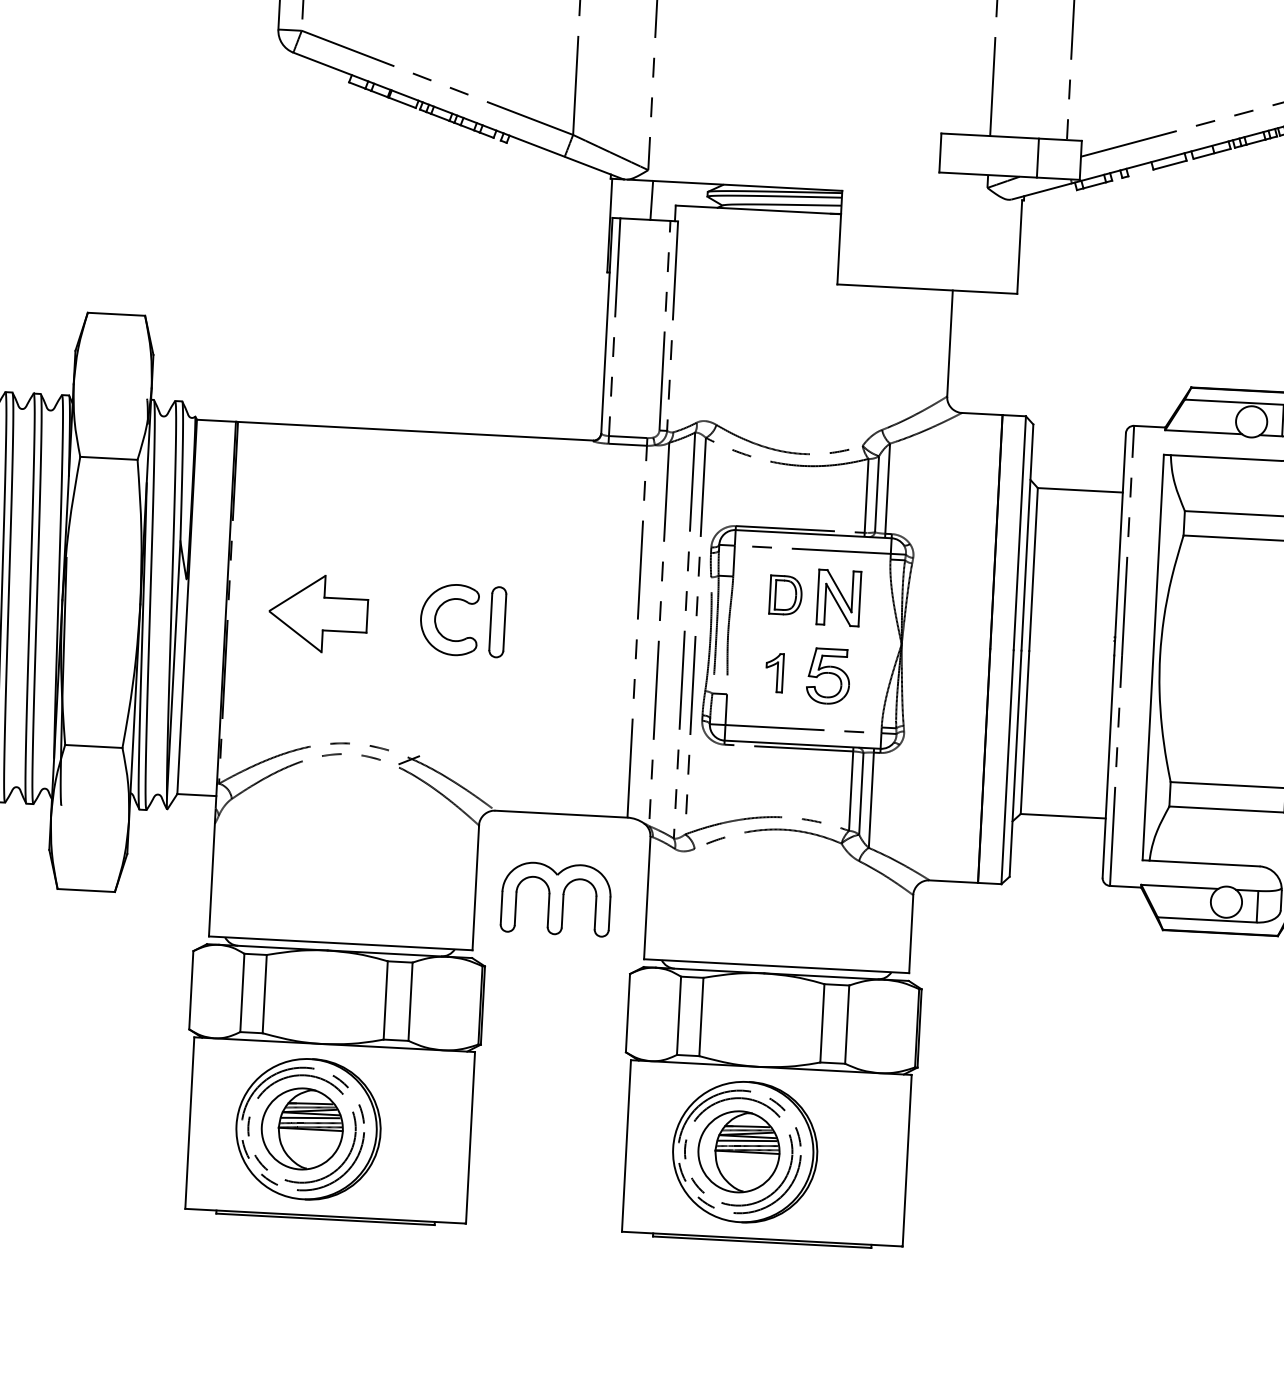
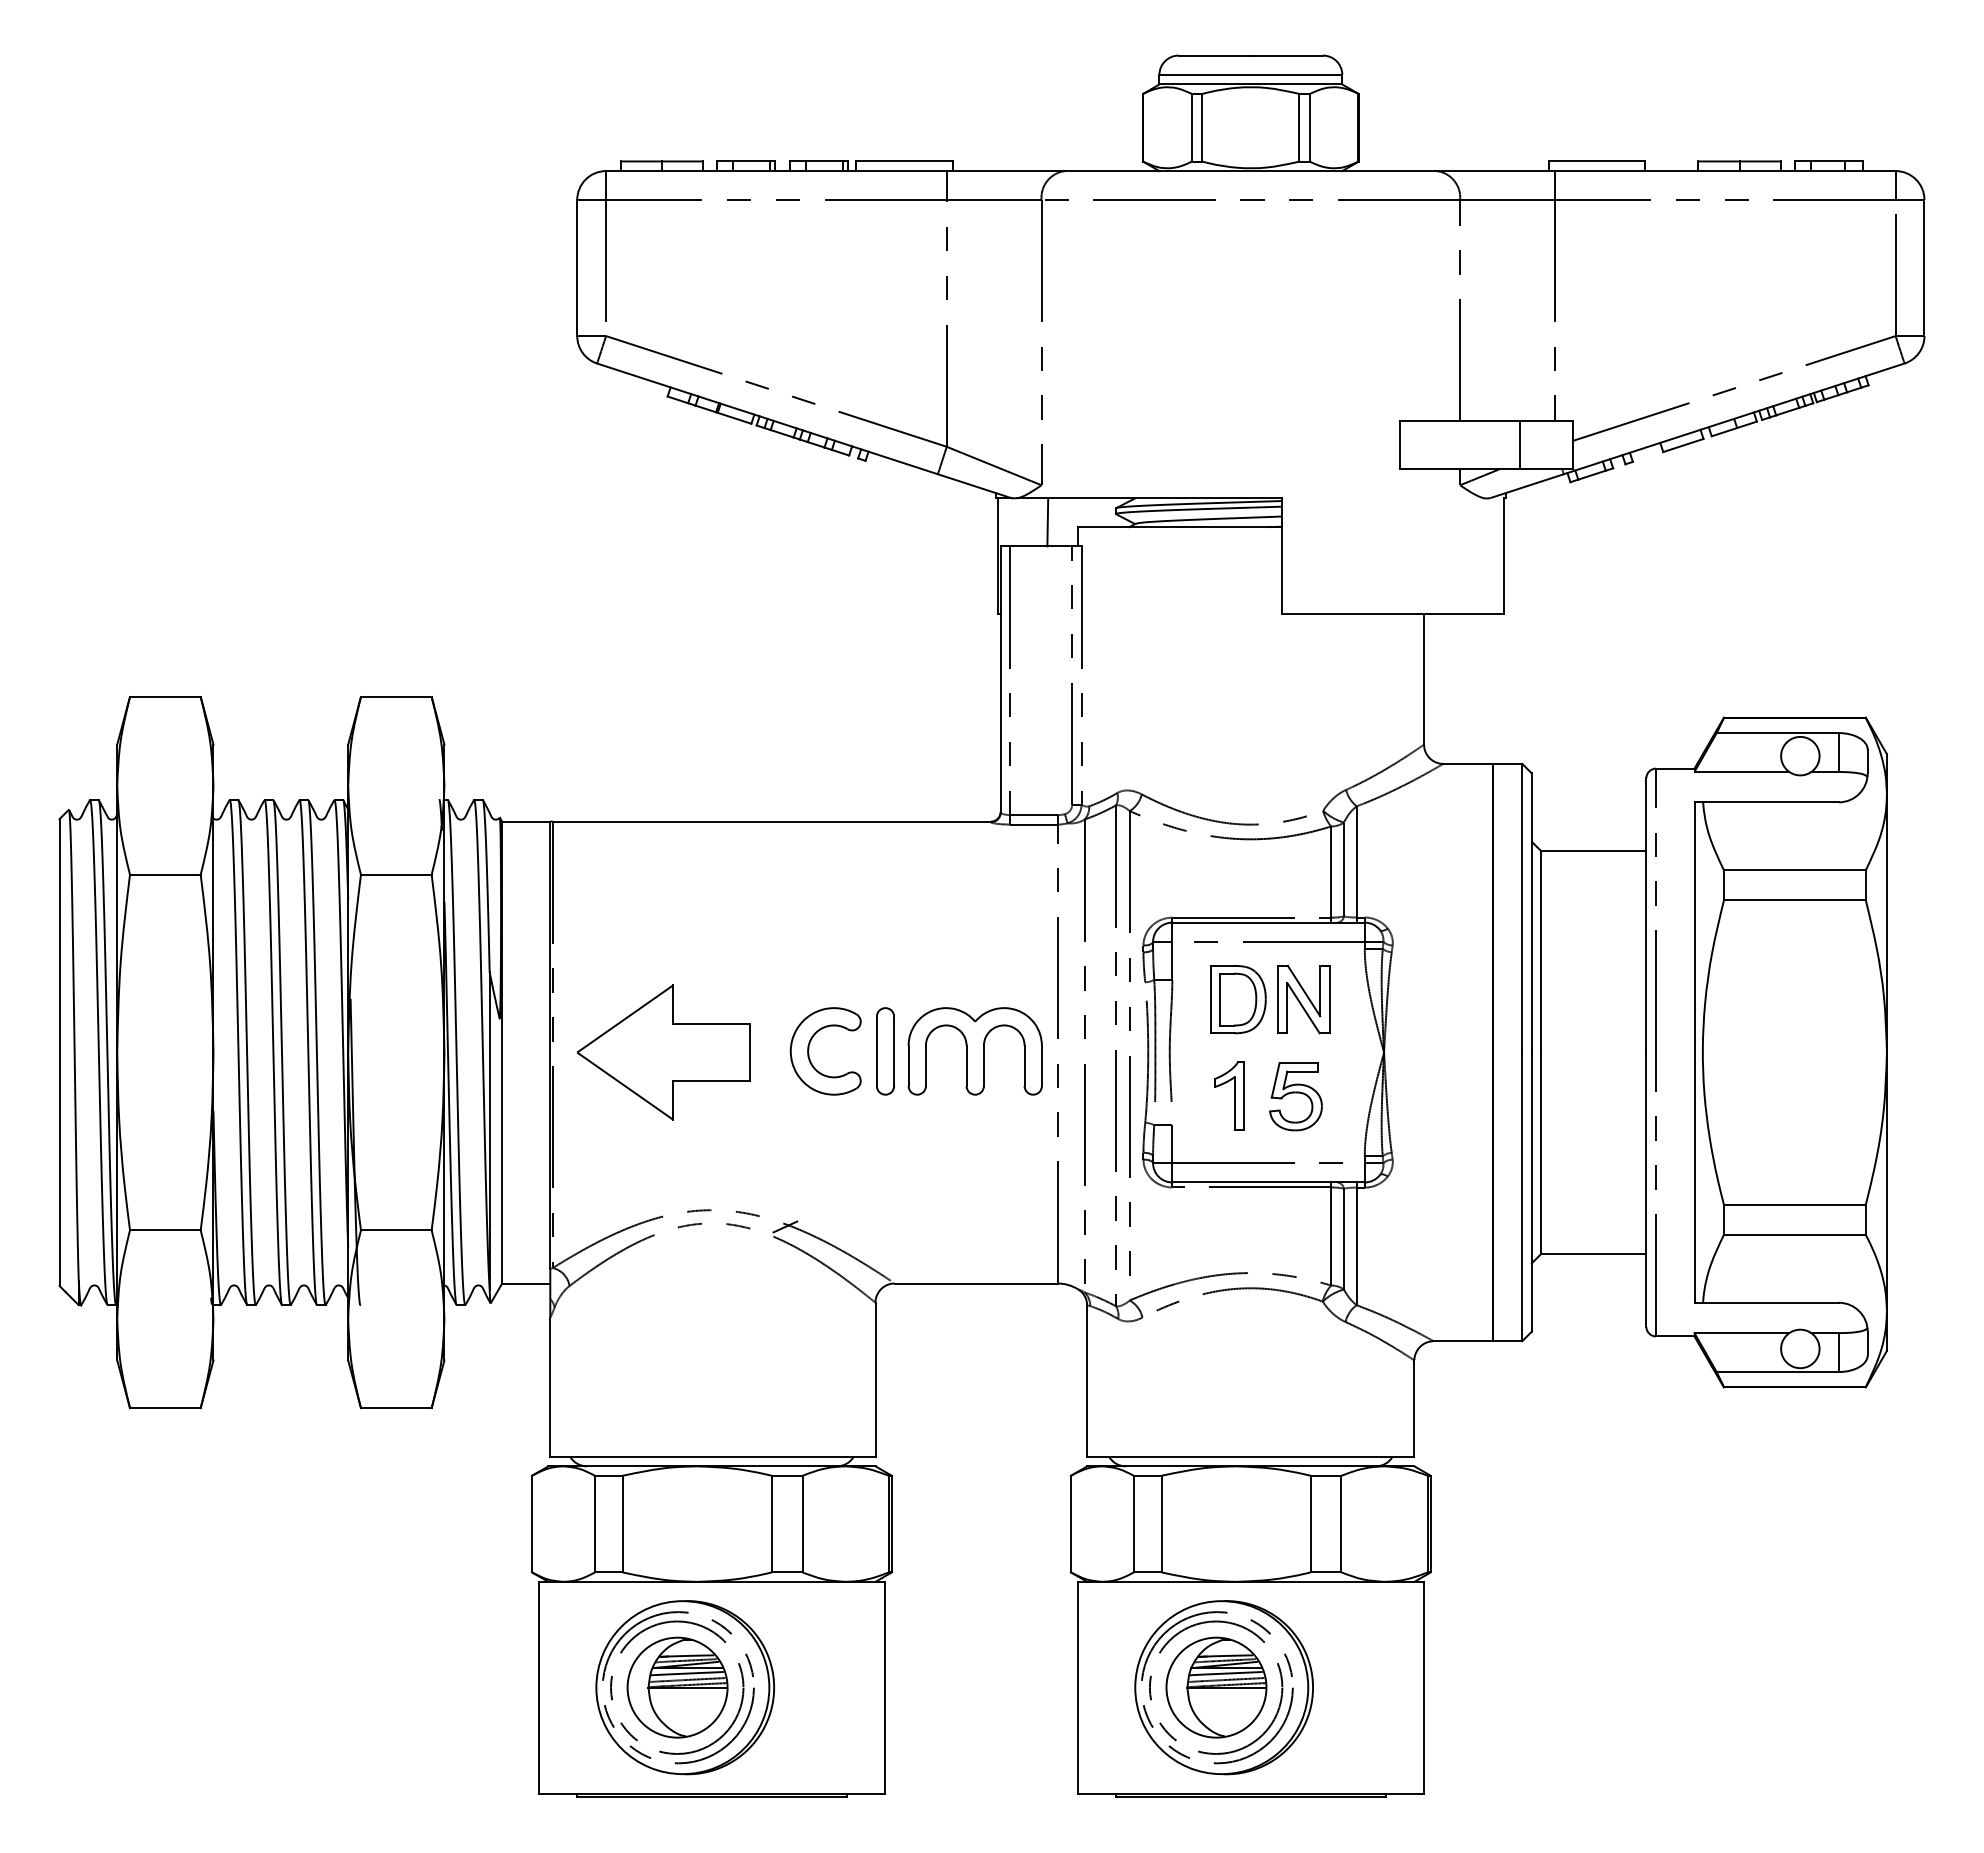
part: (786, 595) -> (1238, 999), size x1.43
part: (317, 613) -> (663, 1052), size x1.43
part: (774, 672) -> (1229, 1095), size x1.43
part: (555, 899) -> (974, 1051), moved

